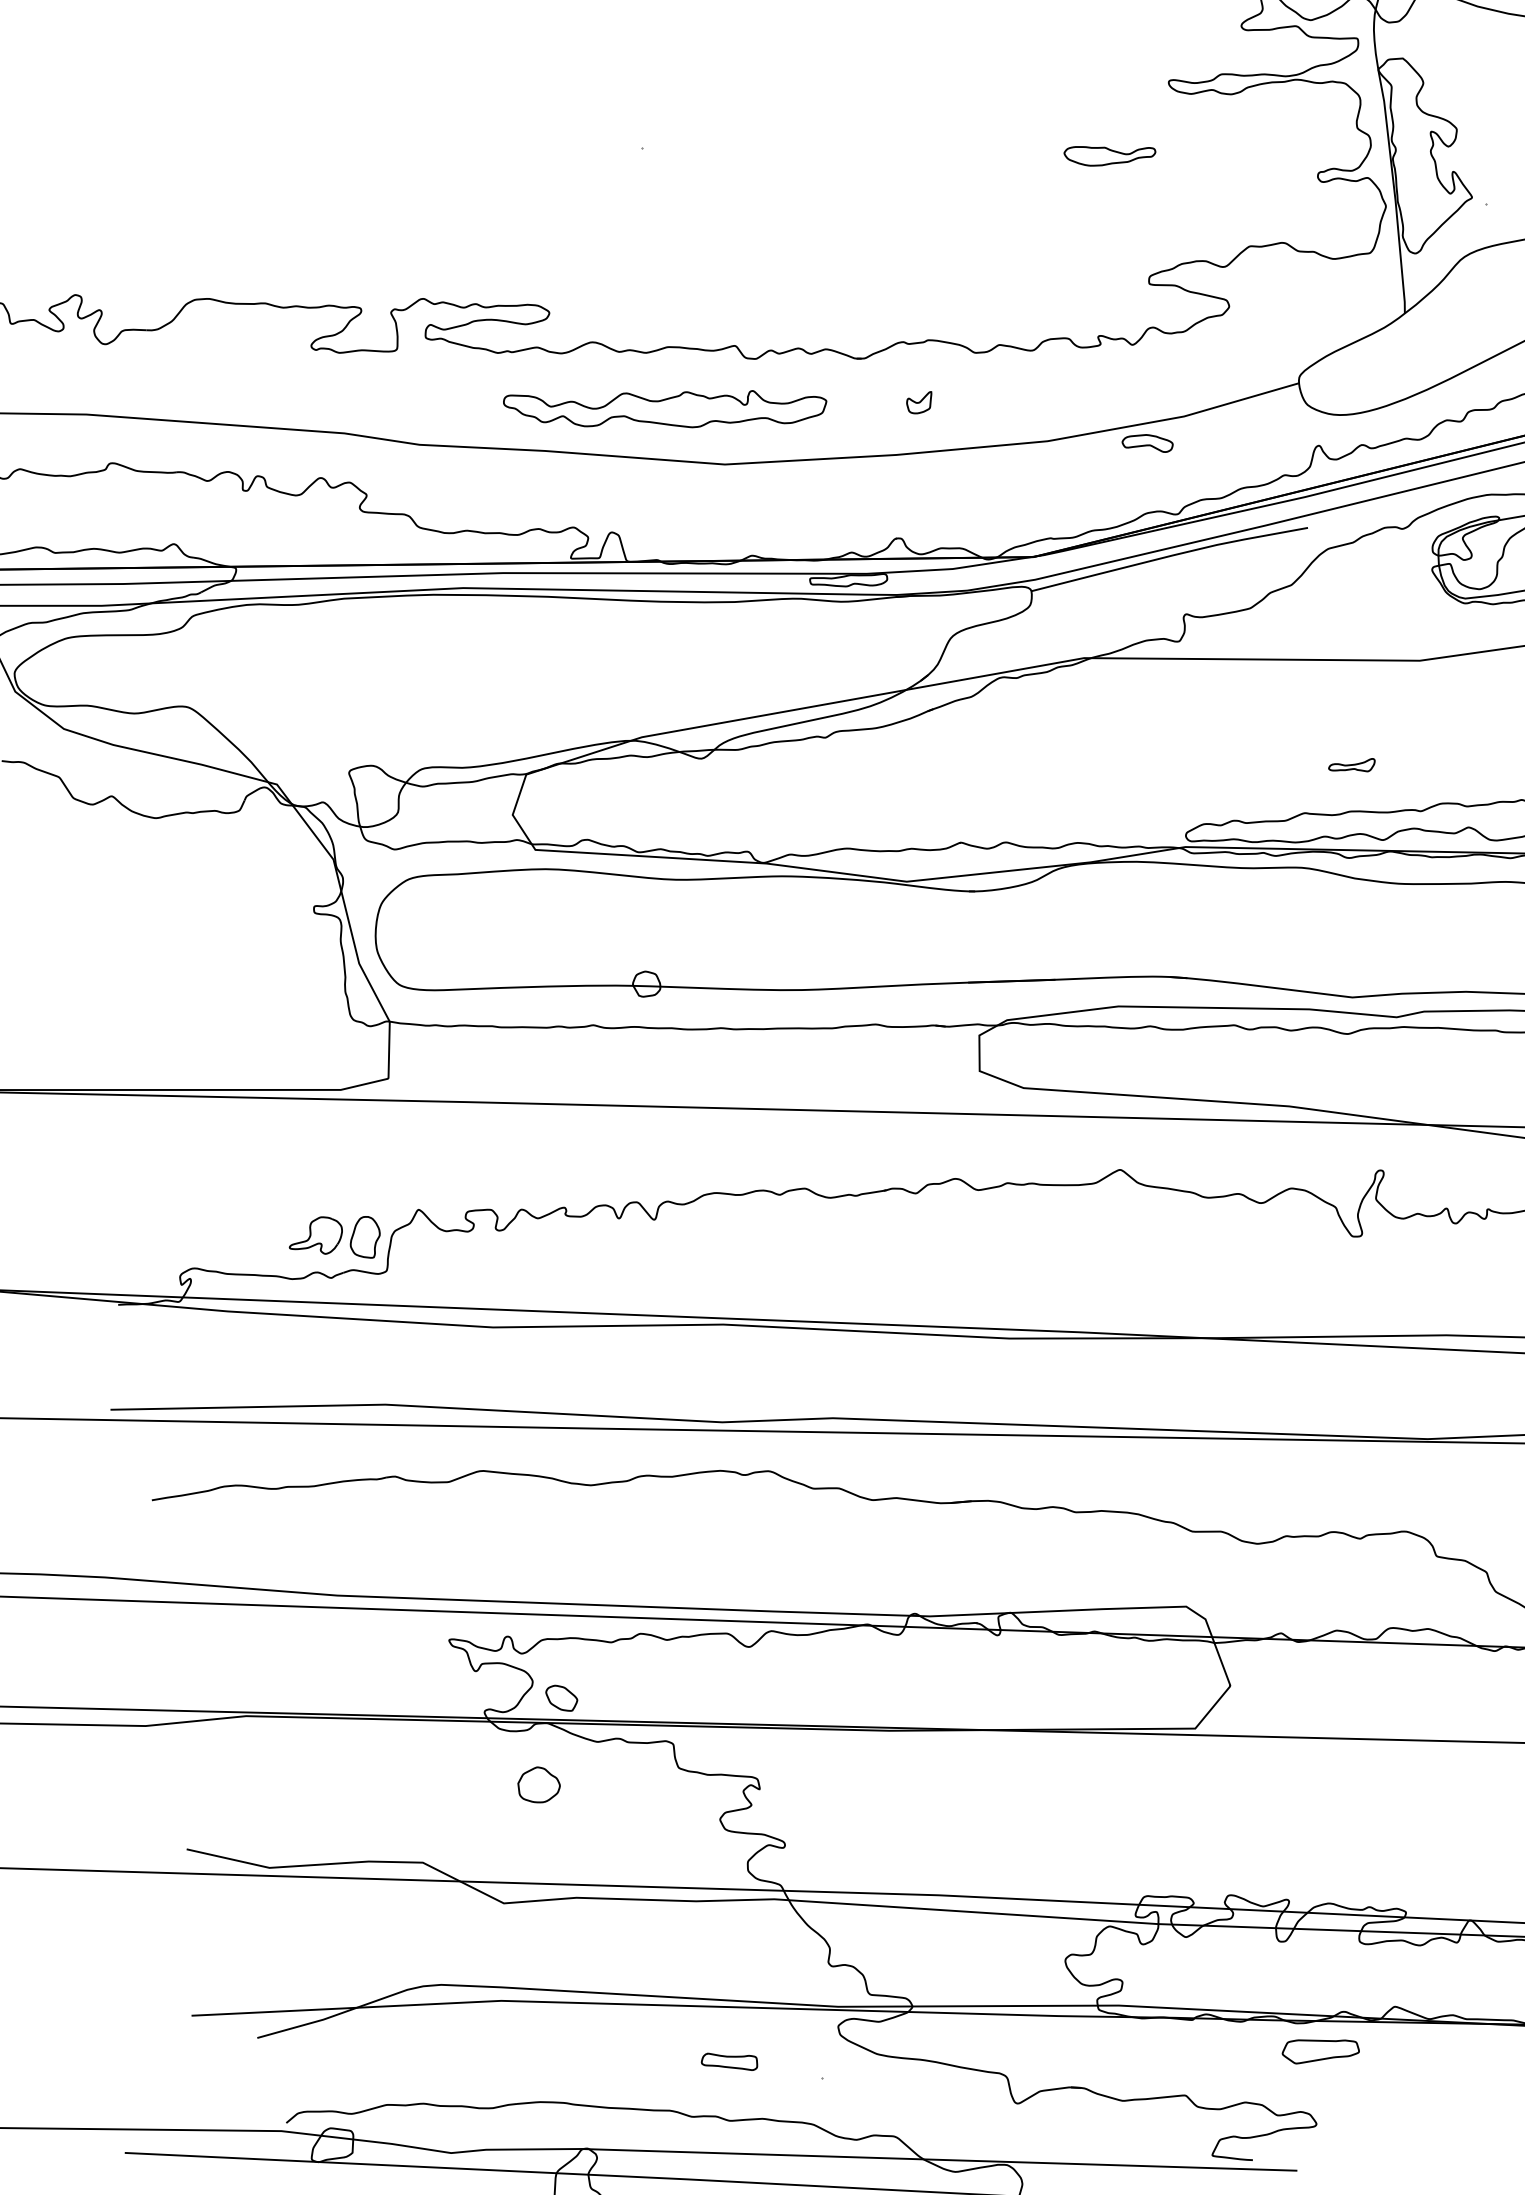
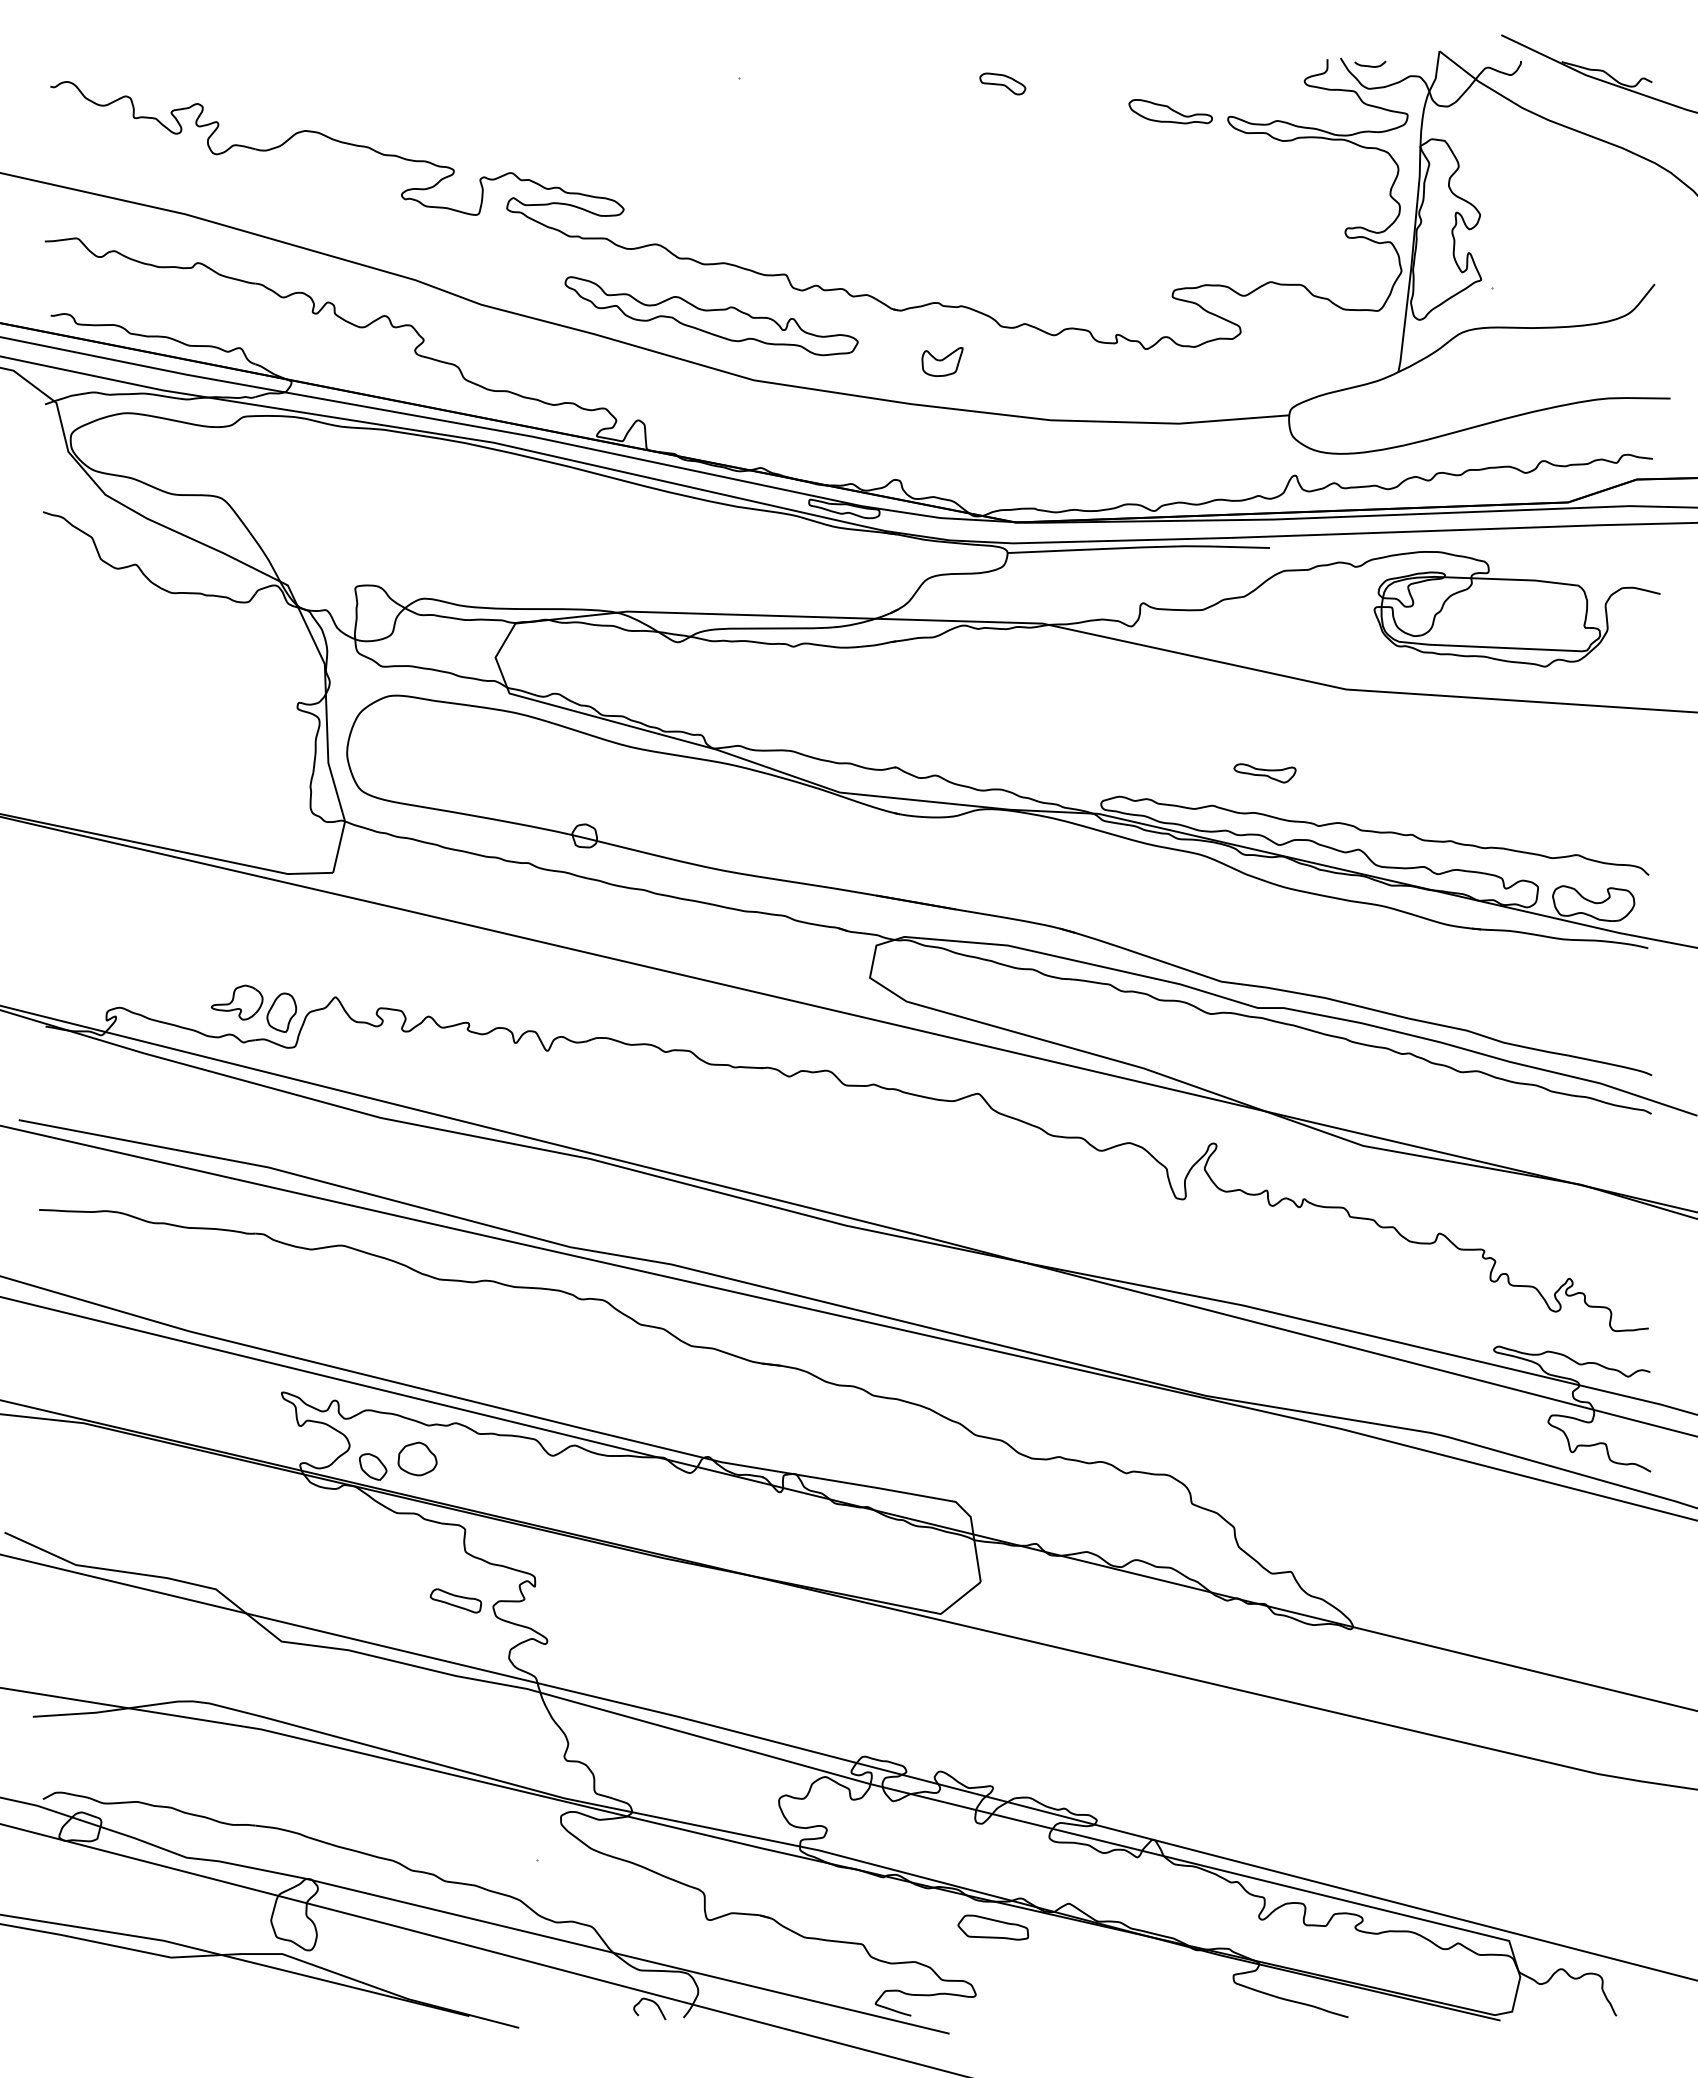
part: (1109, 152) -> (1170, 111), moved
part: (920, 402) -> (942, 361), size x1.67
part: (1147, 443) -> (1002, 83), moved
part: (1351, 767) -> (1264, 773), size x1.43
part: (538, 1784) -> (417, 1458), moved
part: (728, 2061) -> (455, 1600), moved

